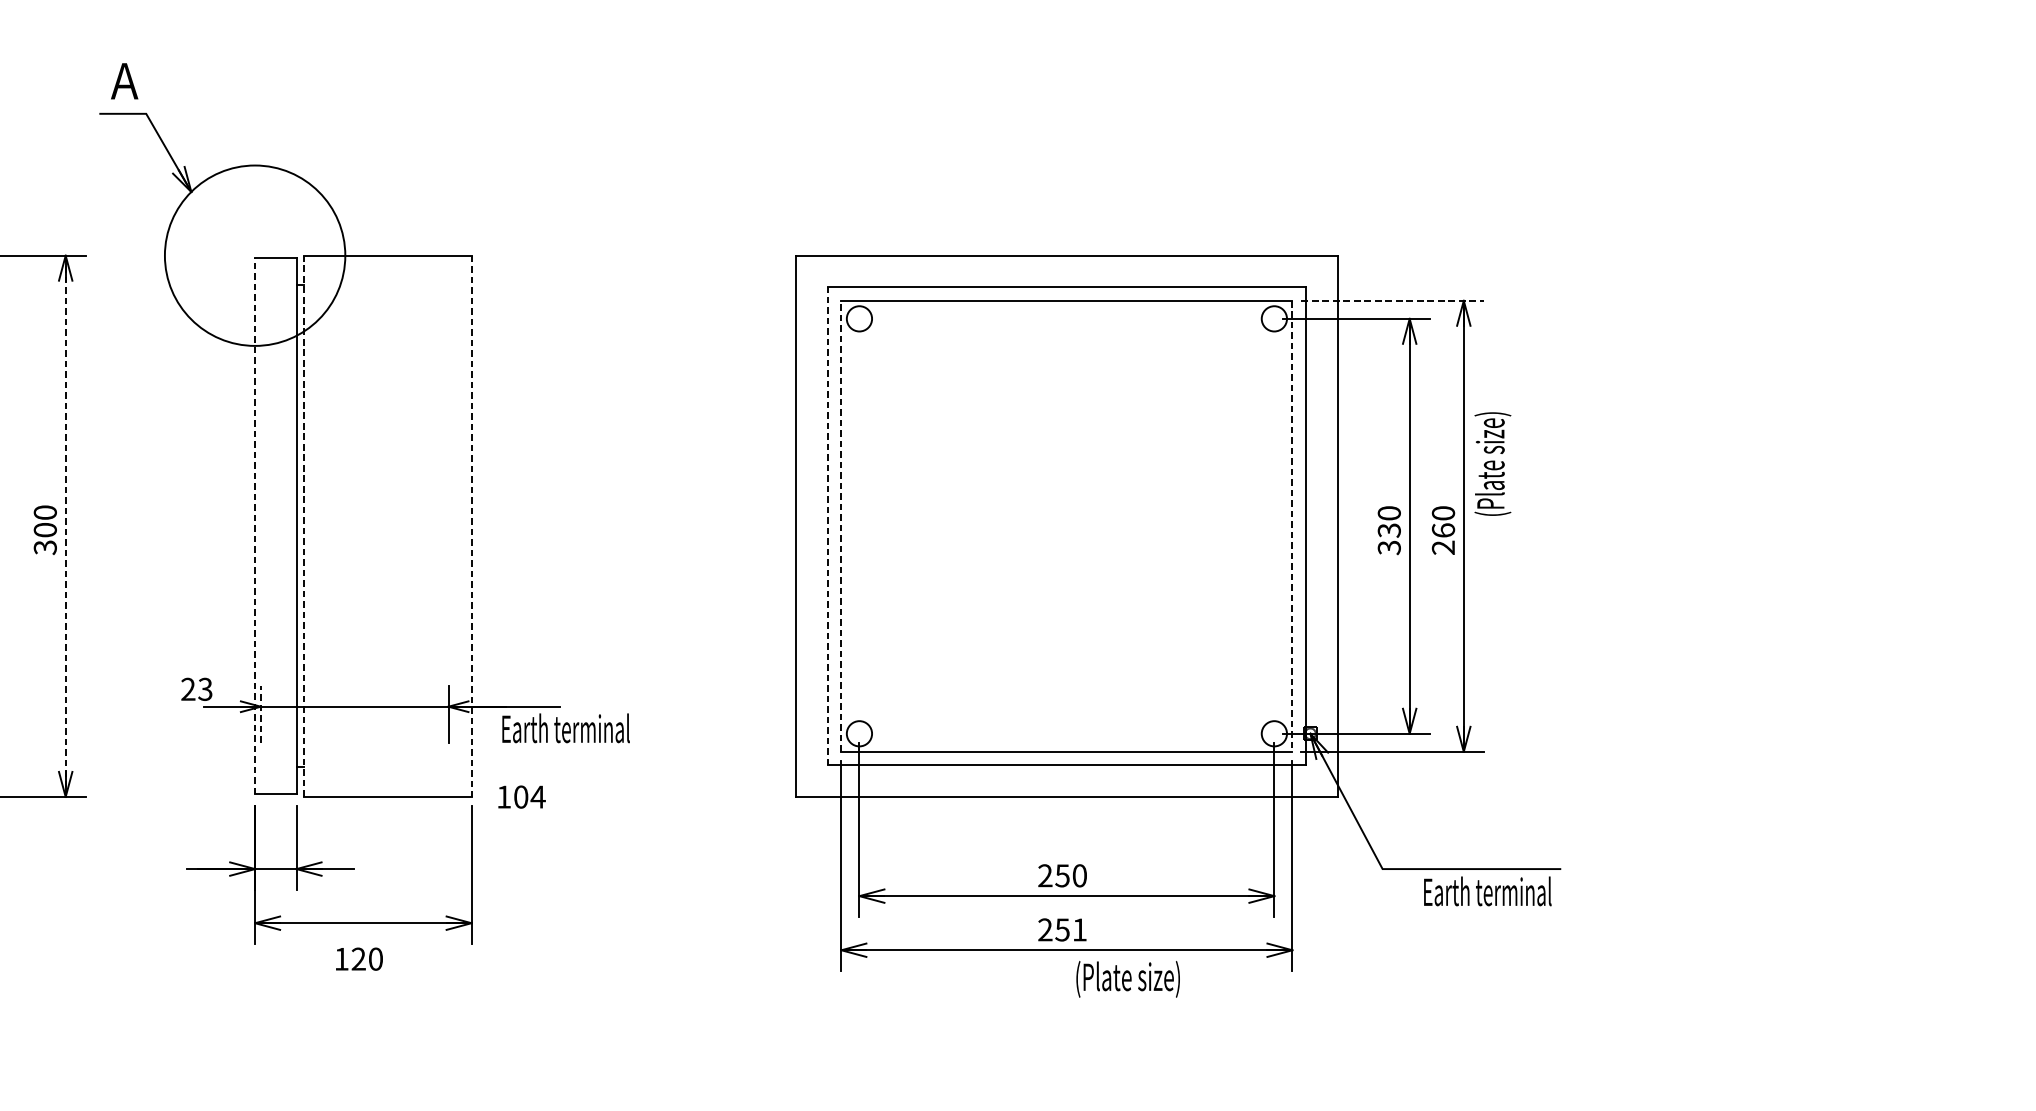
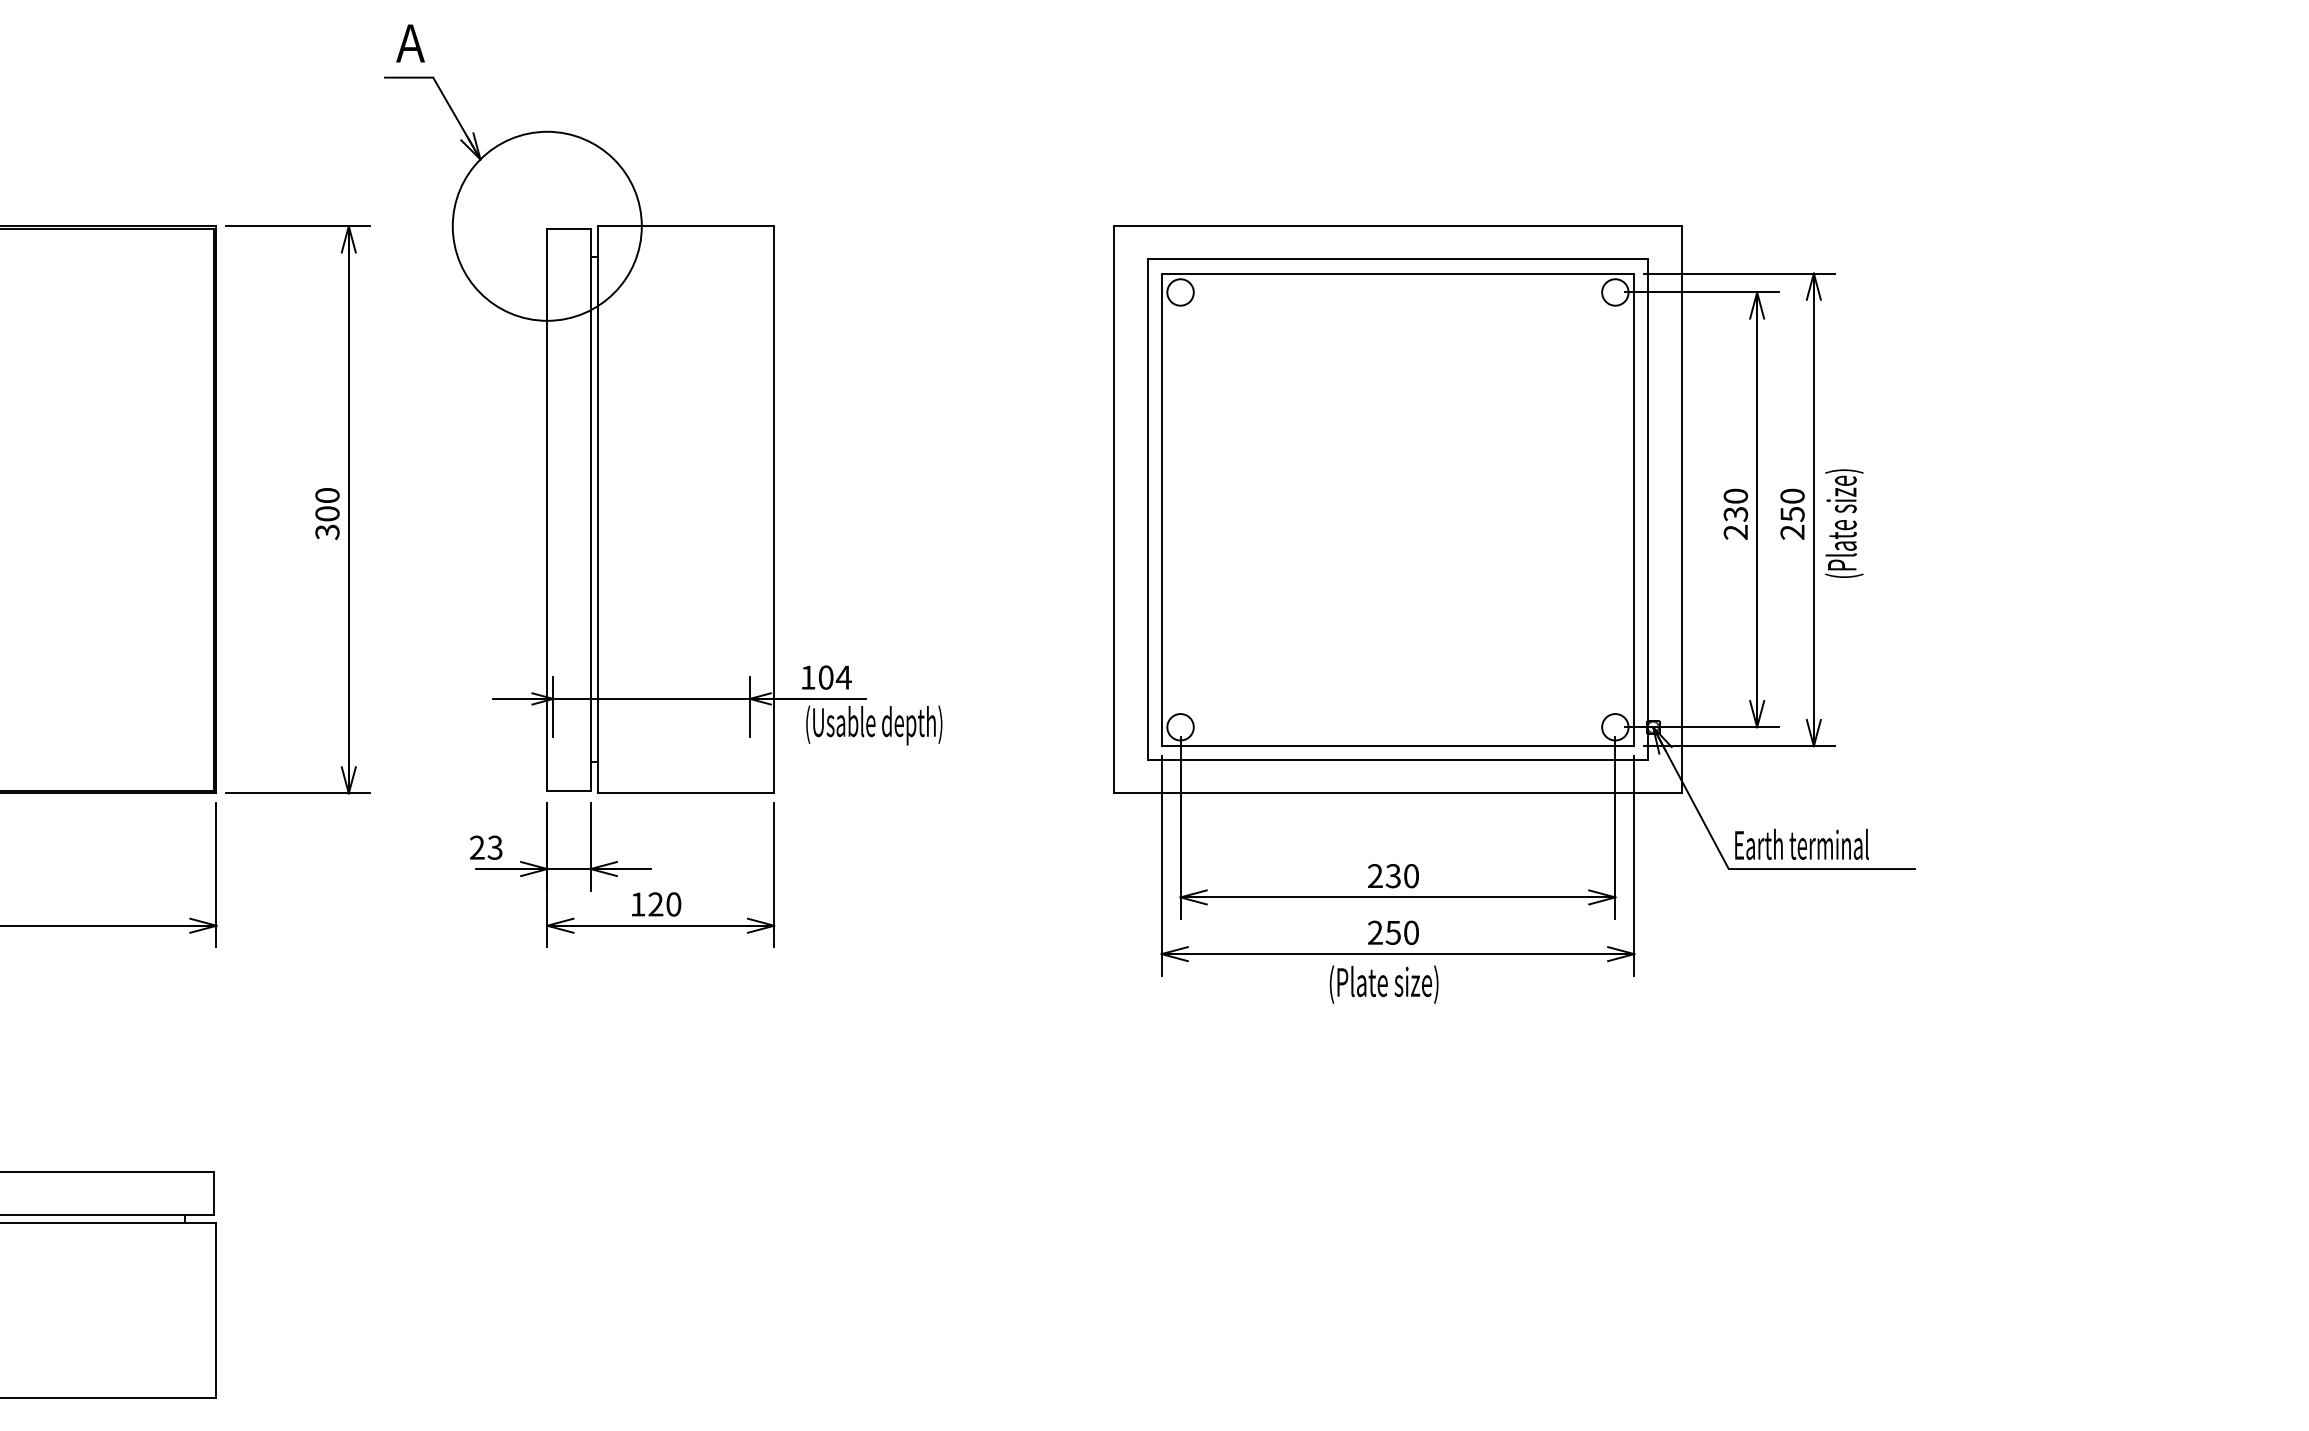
line: (1392, 300) -> (1739, 273), dashed -> solid
text: (1493, 463) -> (1844, 523), moved
line: (65, 525) -> (348, 509), dashed -> solid
line: (255, 525) -> (547, 509), dashed -> solid
line: (303, 525) -> (598, 509), dashed -> solid
line: (471, 525) -> (774, 509), dashed -> solid
line: (827, 525) -> (1147, 509), dashed -> solid
line: (841, 525) -> (1161, 509), dashed -> solid
line: (1292, 526) -> (1634, 510), dashed -> solid
text: (1443, 530) -> (1792, 514), 260 -> 250
text: (1389, 547) -> (1736, 532), 330 -> 230
text: (197, 689) -> (486, 847), moved
line: (261, 714) -> (553, 707), dashed -> solid
text: (567, 732) -> (874, 725), Earth terminal -> (Usable depth)
text: (521, 796) -> (826, 677), moved
text: (1062, 875) -> (1393, 875), 250 -> 230
text: (1487, 890) -> (1801, 843), moved
text: (1079, 929) -> (1411, 932), 251 -> 250
text: (359, 959) -> (656, 904), moved
text: (1127, 979) -> (1383, 984), moved

